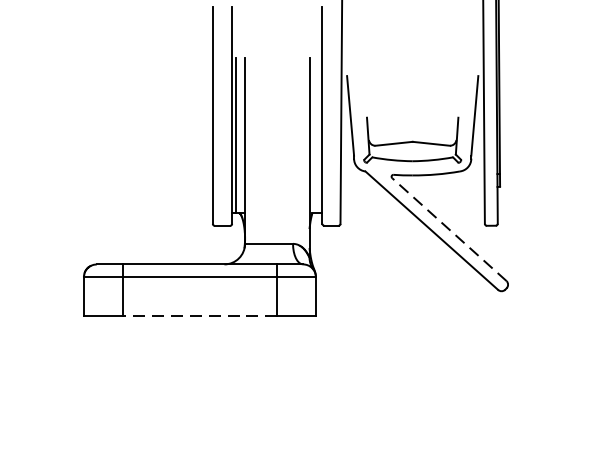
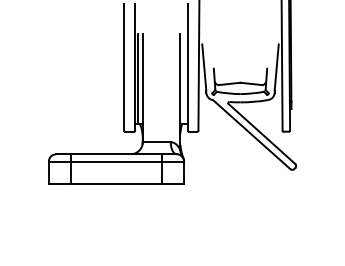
line: (448, 228) -> (261, 133), dashed -> solid
line: (199, 316) -> (116, 184), dashed -> solid

